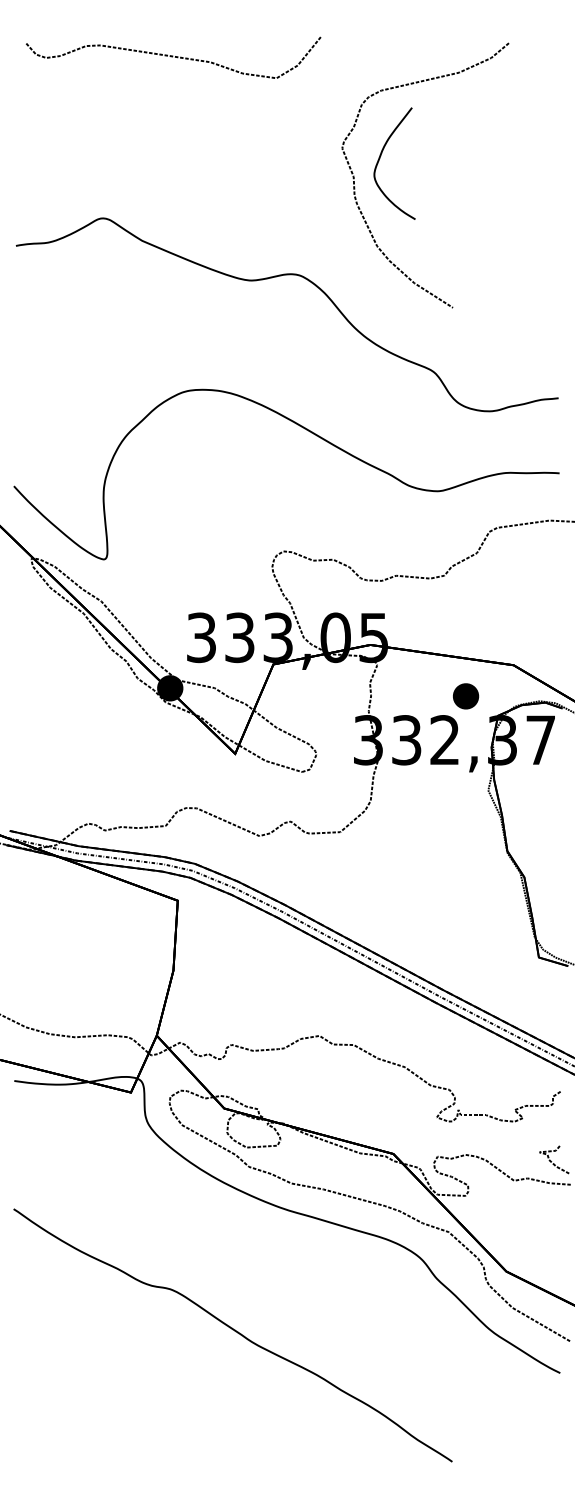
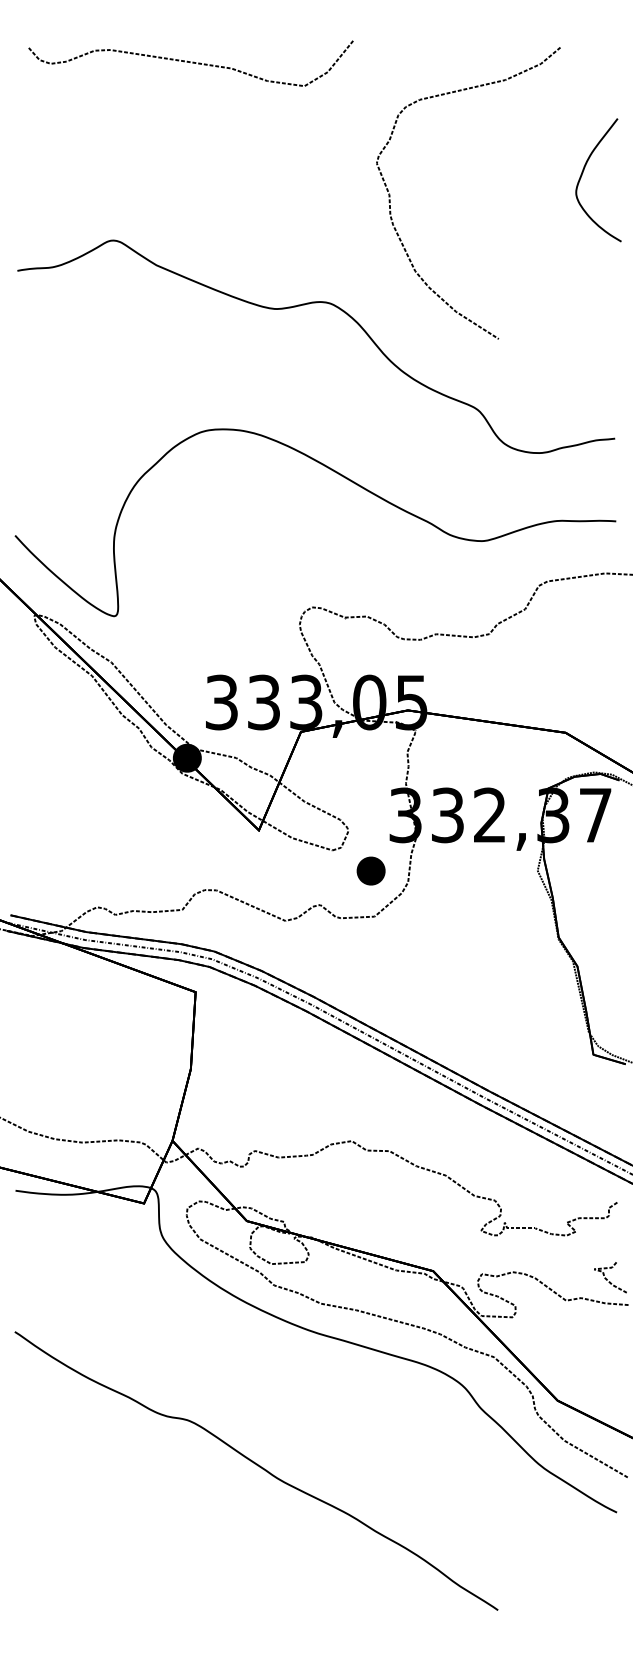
part: (381, 157) -> (583, 173), moved
part: (465, 695) -> (370, 870), moved

